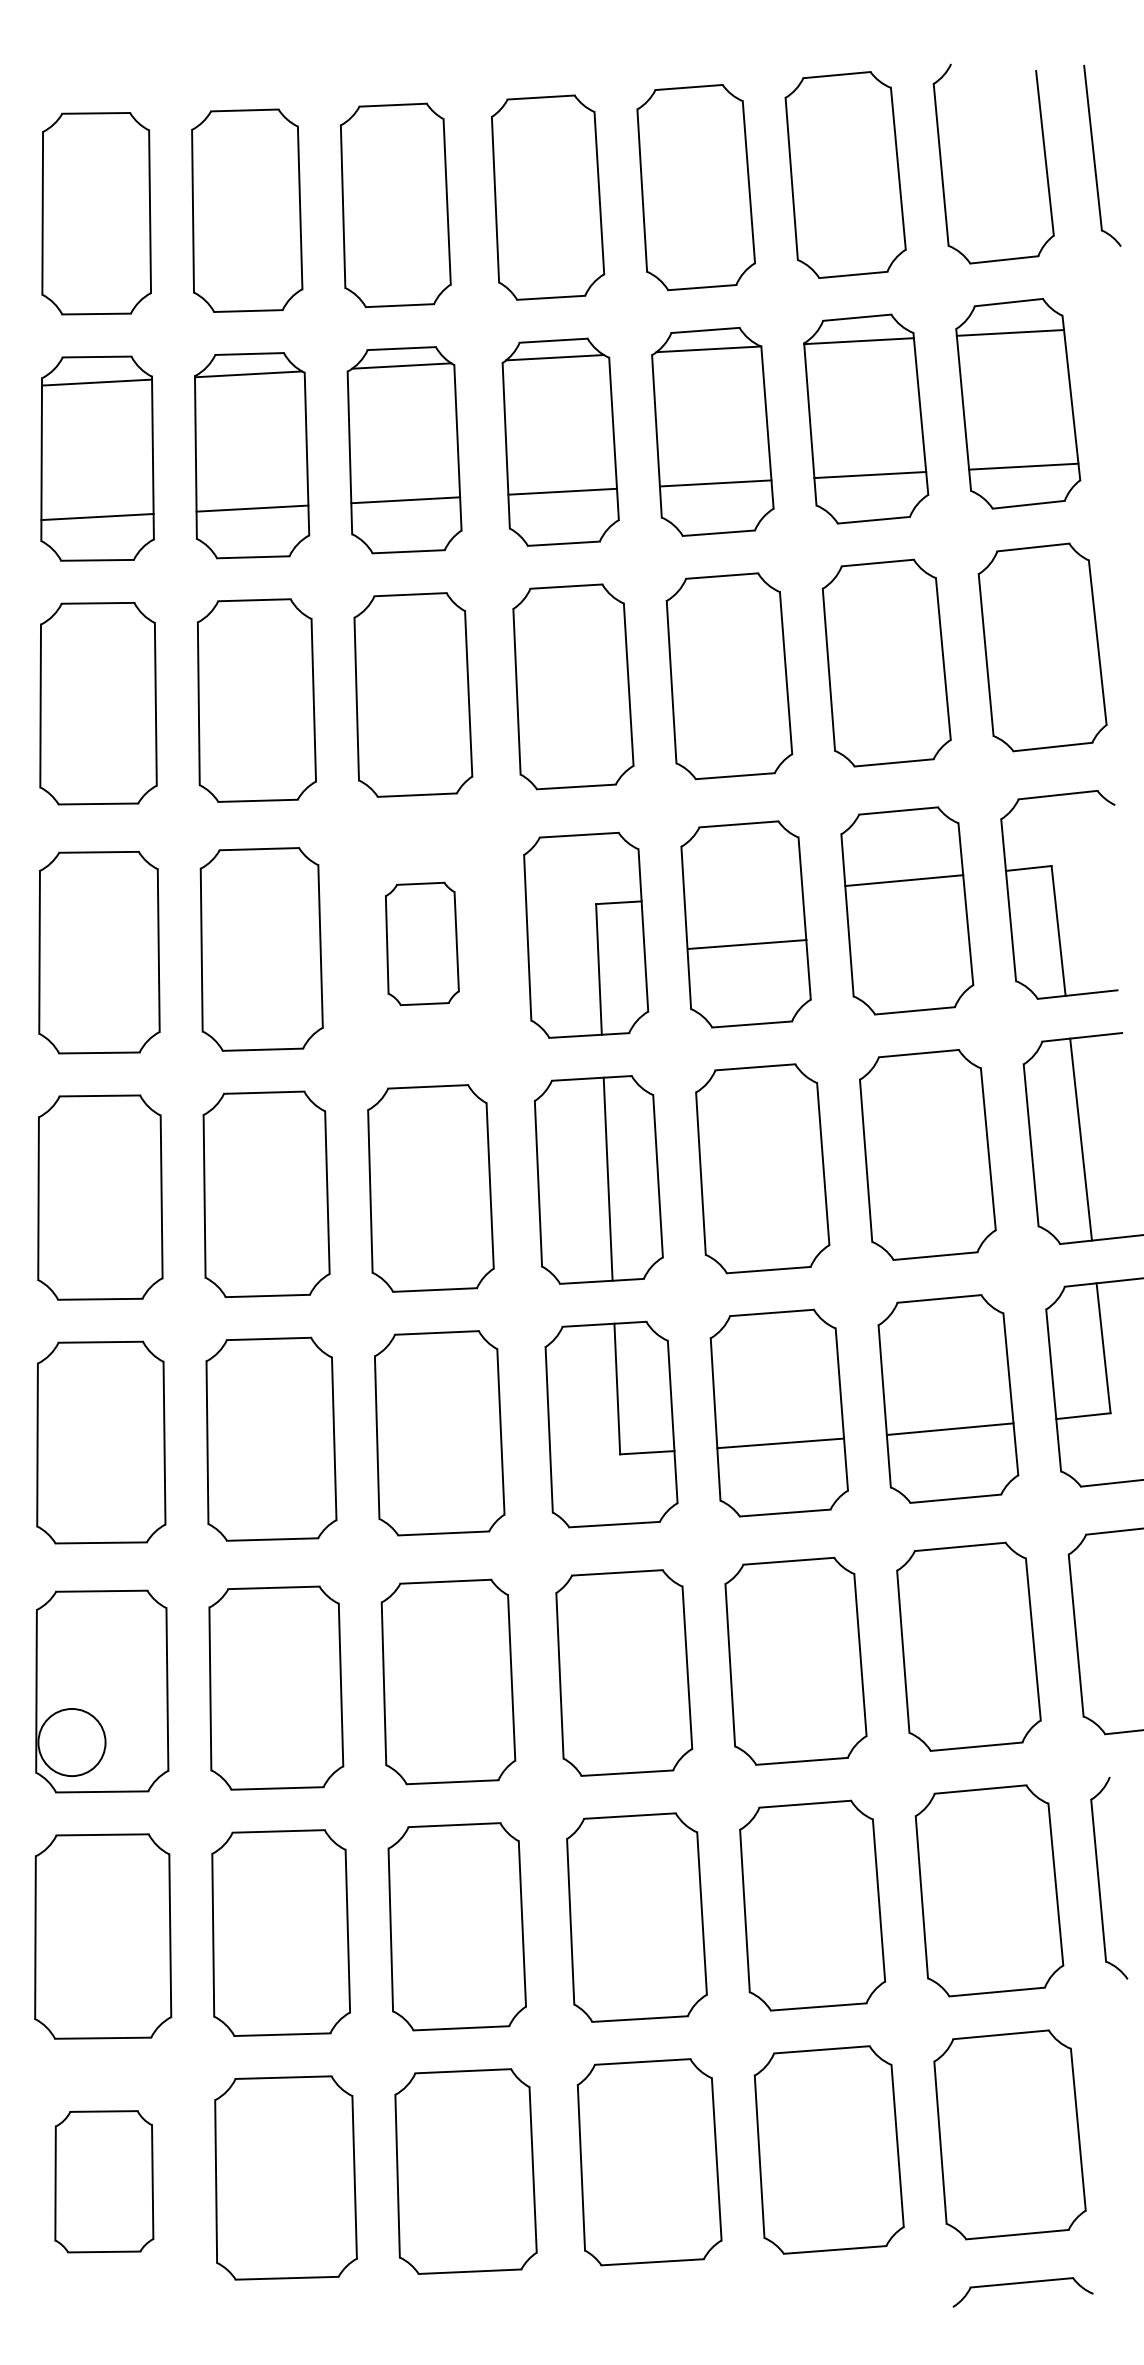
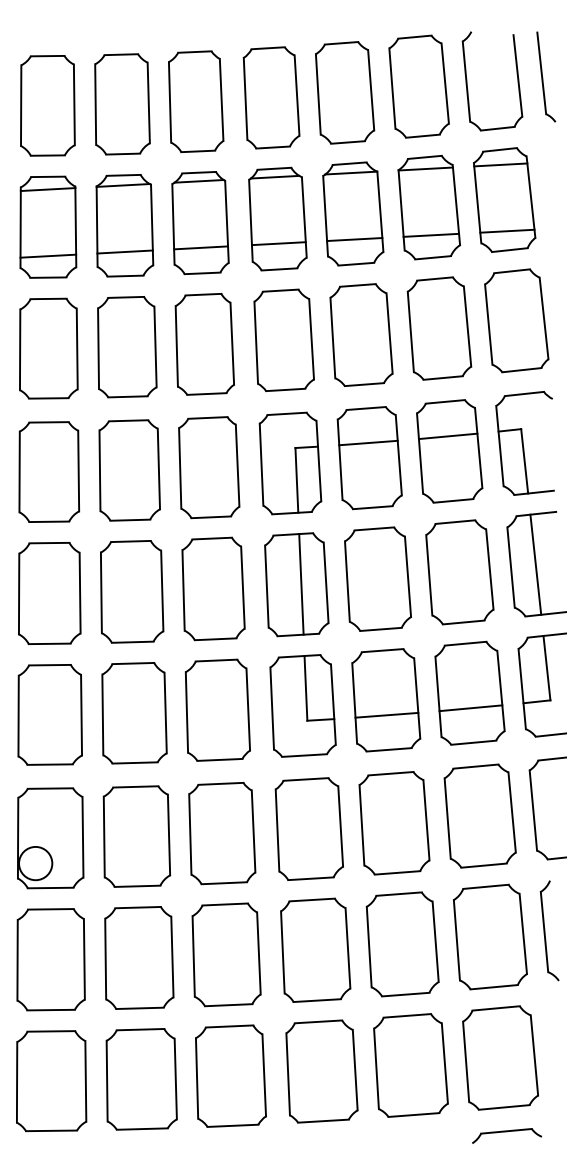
part: (422, 943) -> (209, 467), size x1.67
line: (747, 943) -> (368, 442), moved
part: (103, 2182) -> (51, 1081), size x1.43

